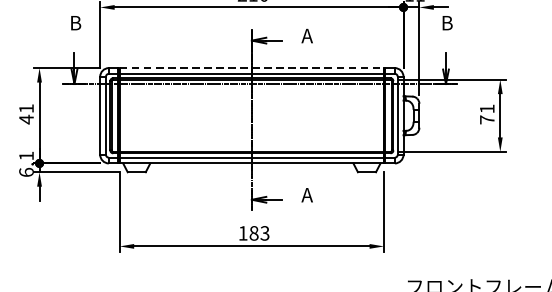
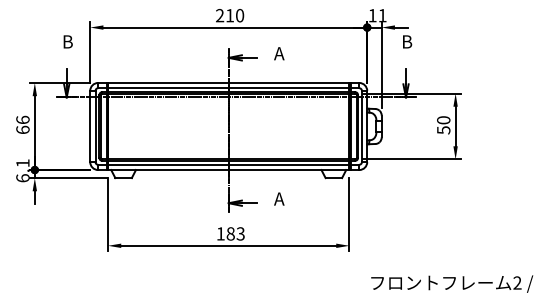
line: (251, 67) -> (228, 82), dashed -> solid
text: (26, 113) -> (22, 124), 41 -> 66
text: (487, 114) -> (443, 125), 71 -> 50

